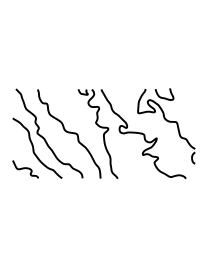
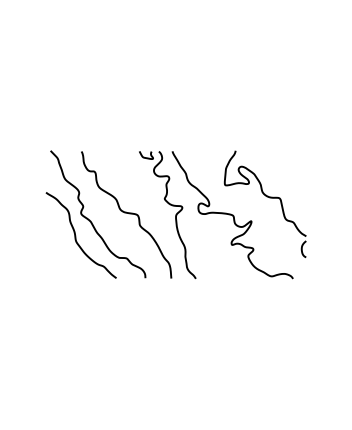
curve: (163, 97) -> (260, 162), removed
curve: (25, 168) -> (63, 264), removed

